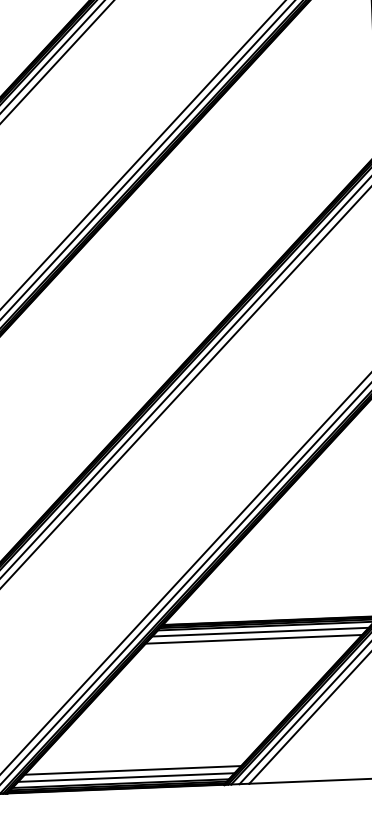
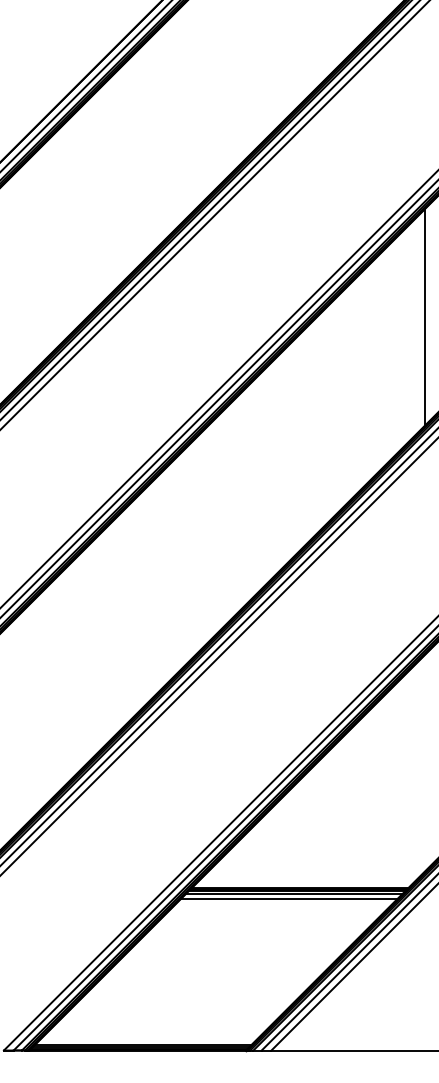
line: (253, 639) -> (281, 906), removed
line: (132, 770) -> (155, 1032), removed
line: (126, 777) -> (148, 1039), removed

